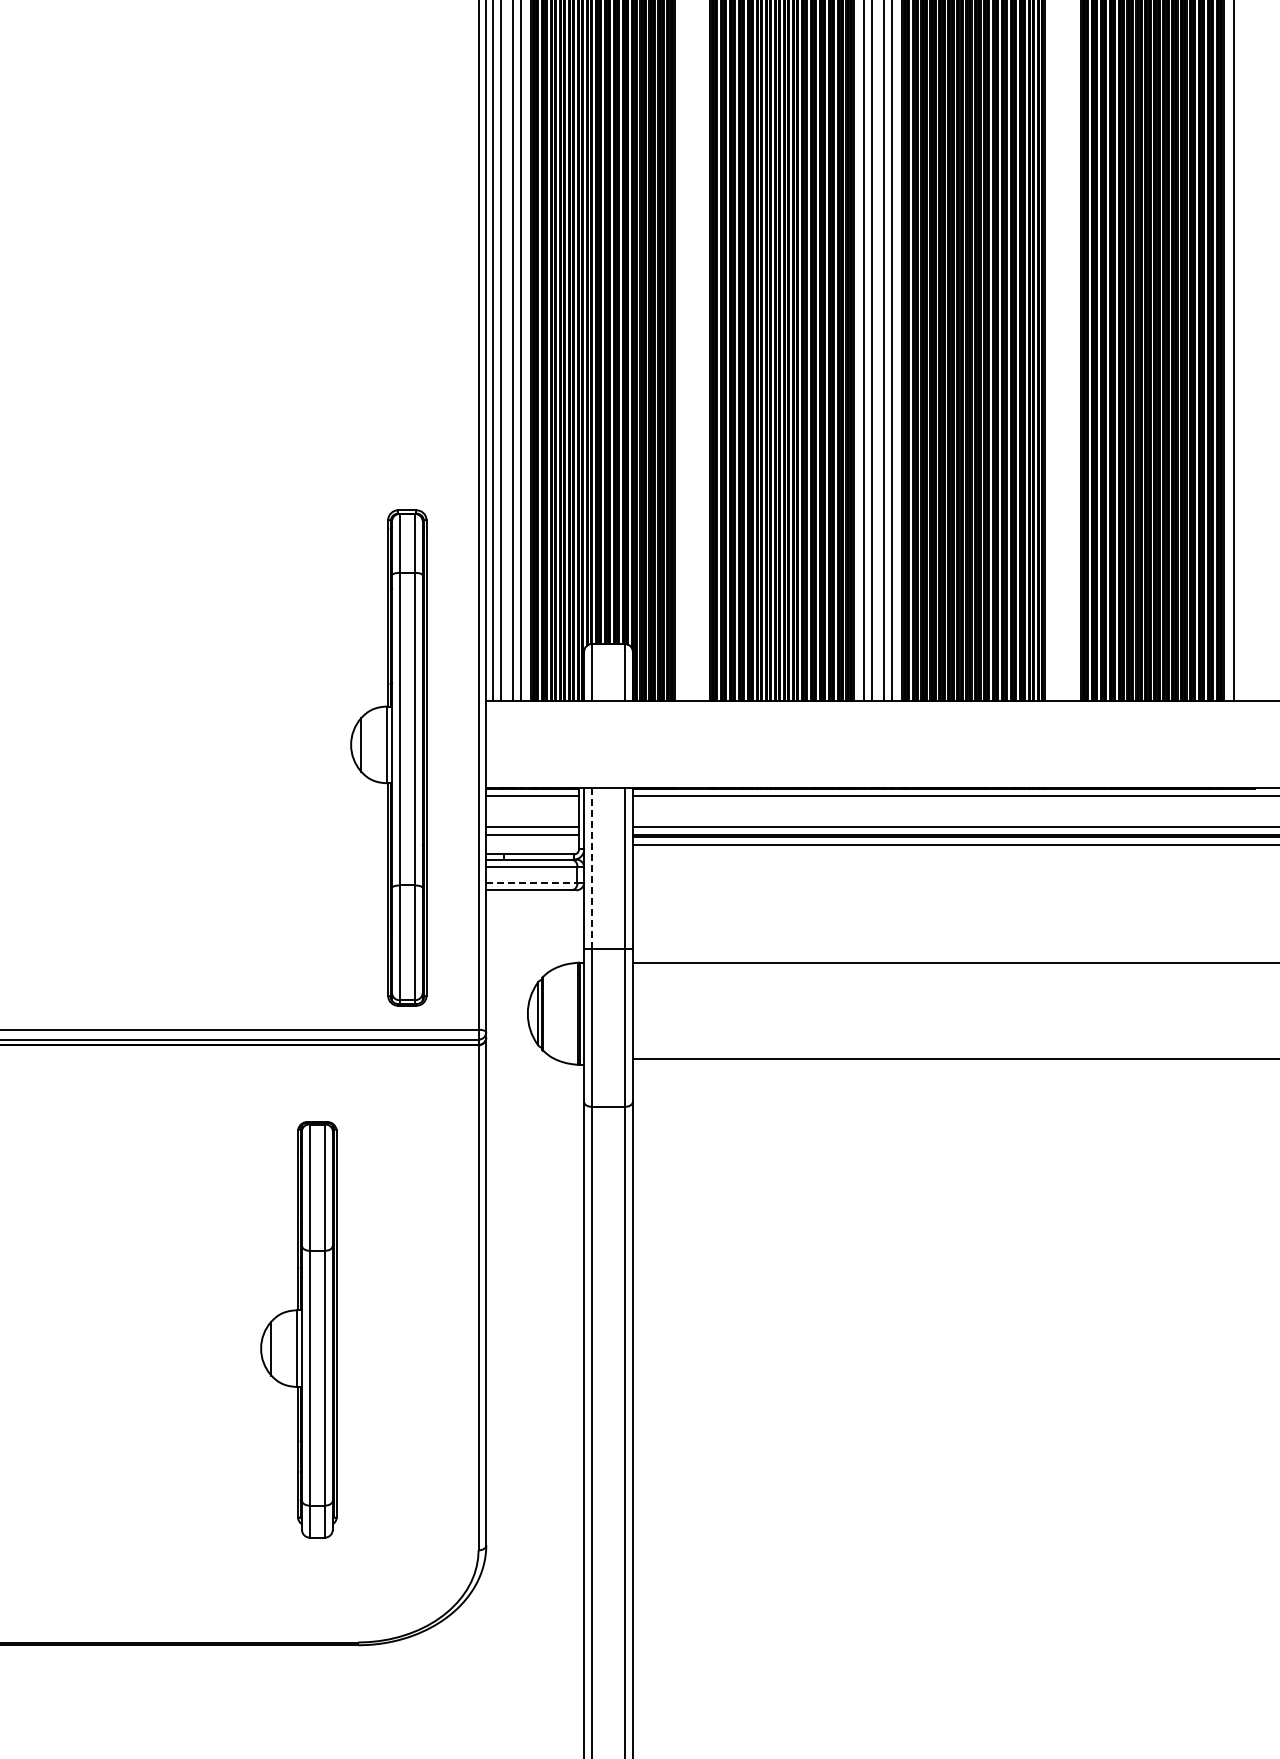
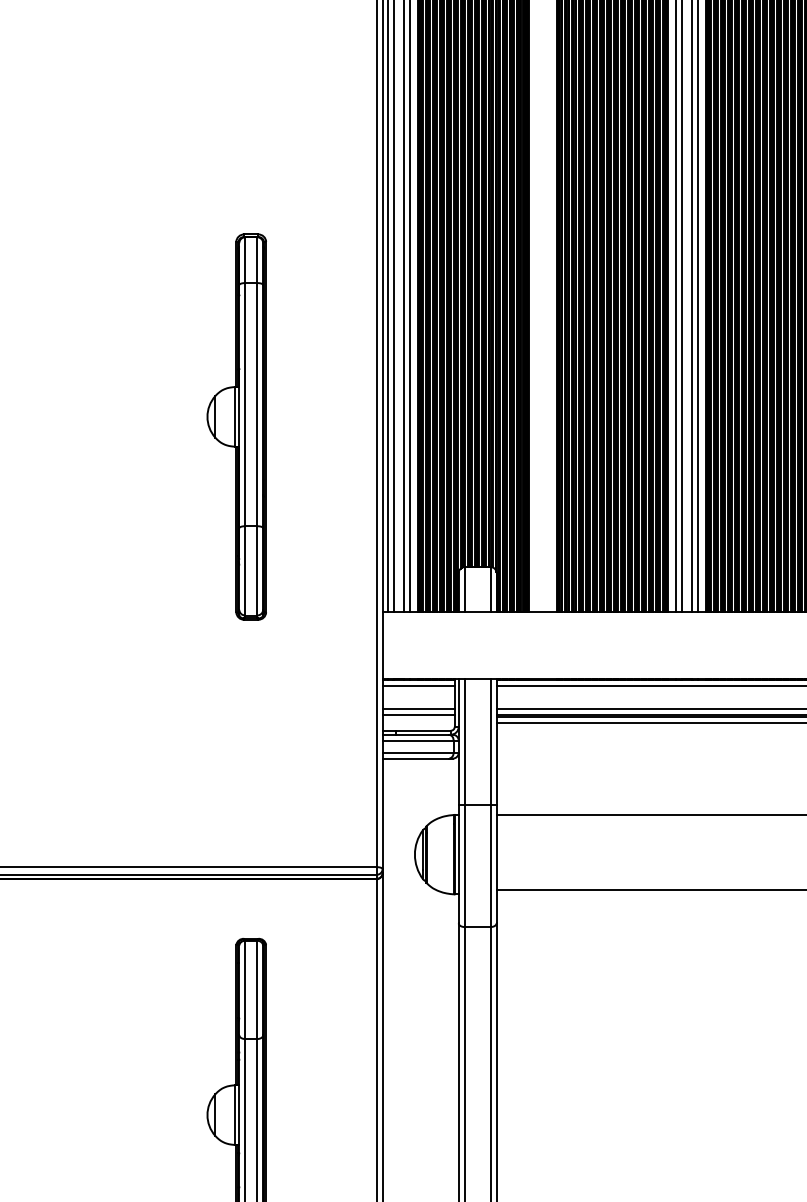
part: (388, 757) -> (236, 426), moved
line: (591, 868) -> (464, 741), dashed -> solid
line: (531, 882) -> (417, 752), dashed -> solid

